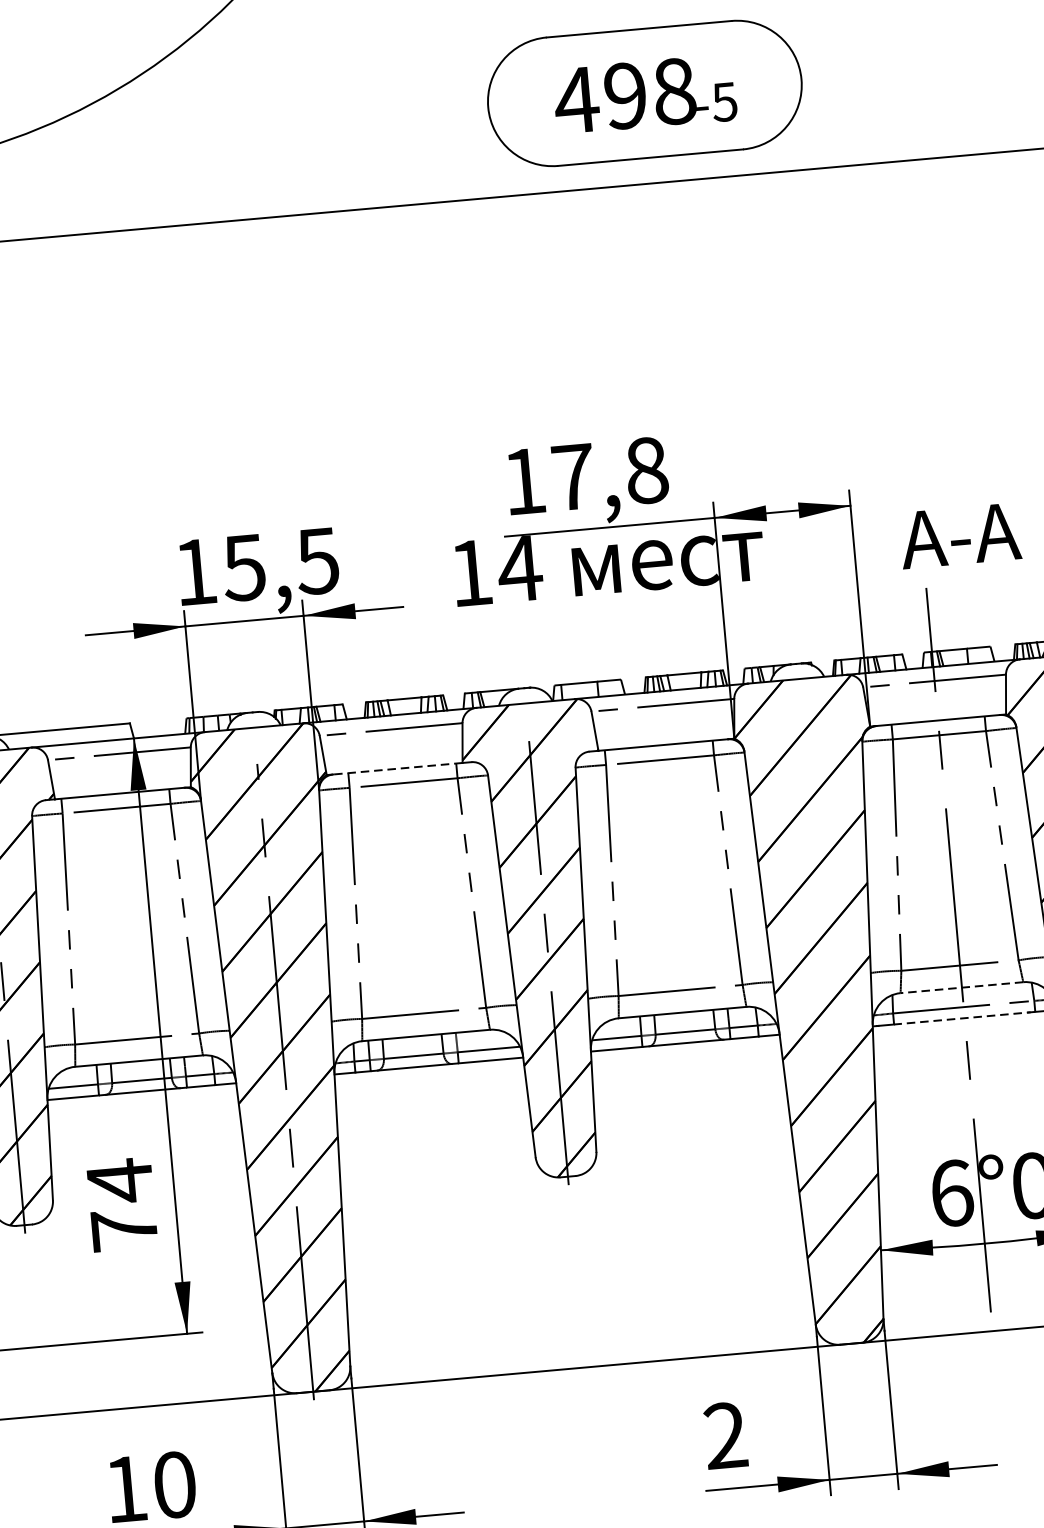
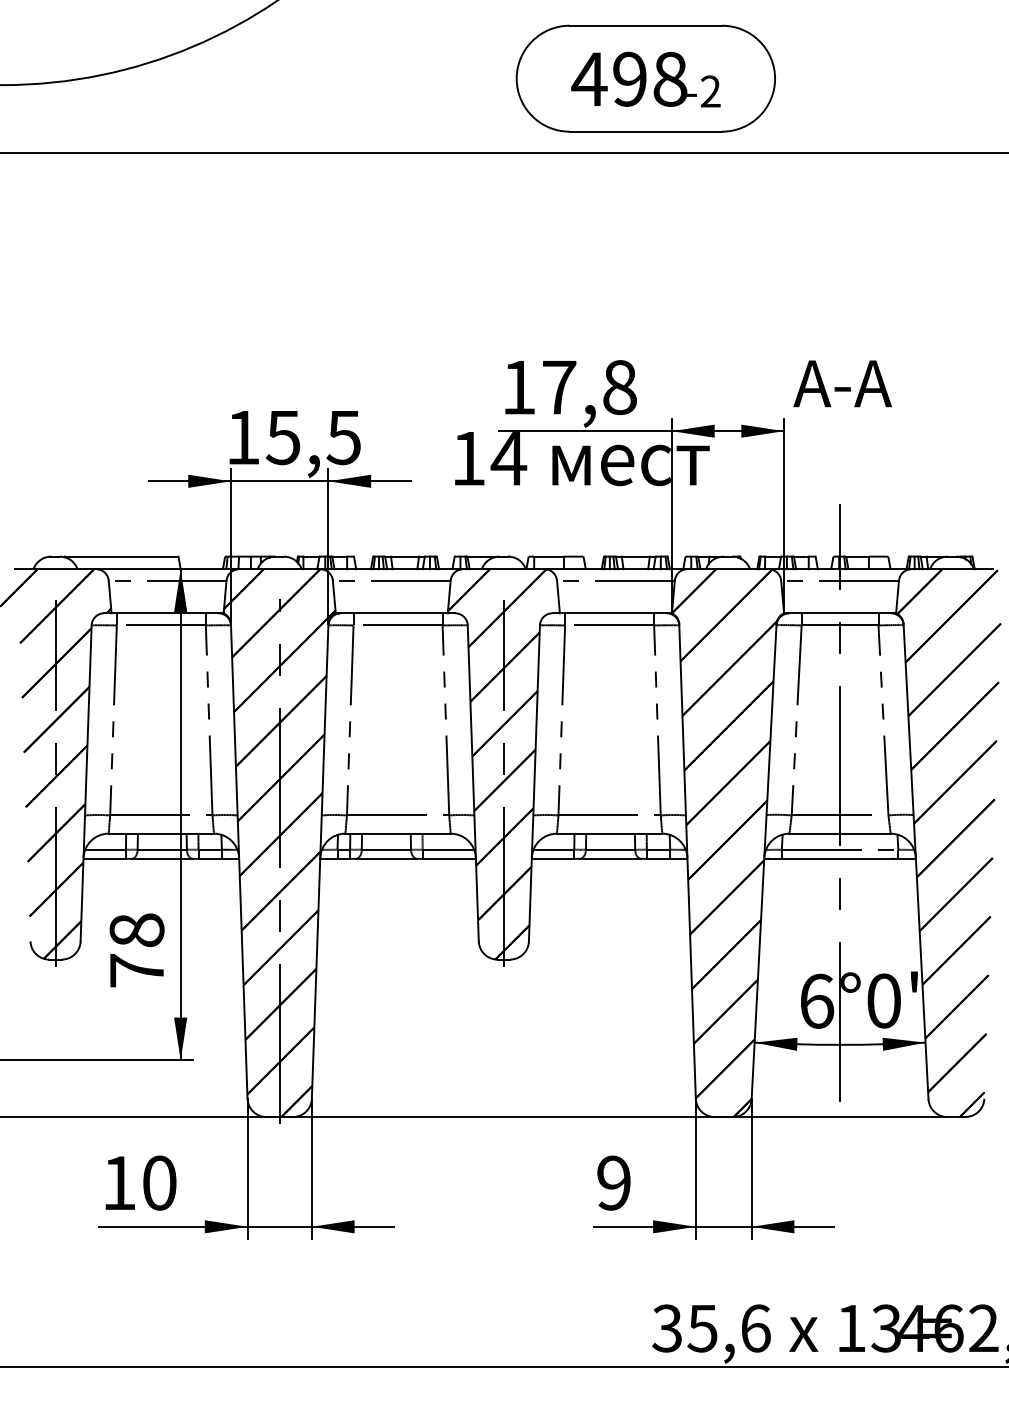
text: (724, 101) -> (710, 91), -5 -> -2
text: (960, 535) -> (842, 383), moved
line: (396, 769) -> (393, 613), dashed -> solid
line: (962, 987) -> (840, 833), dashed -> solid
line: (963, 1017) -> (839, 858), dashed -> solid
text: (119, 1181) -> (136, 930), 74 -> 78
text: (725, 1436) -> (613, 1183), 2 -> 9

